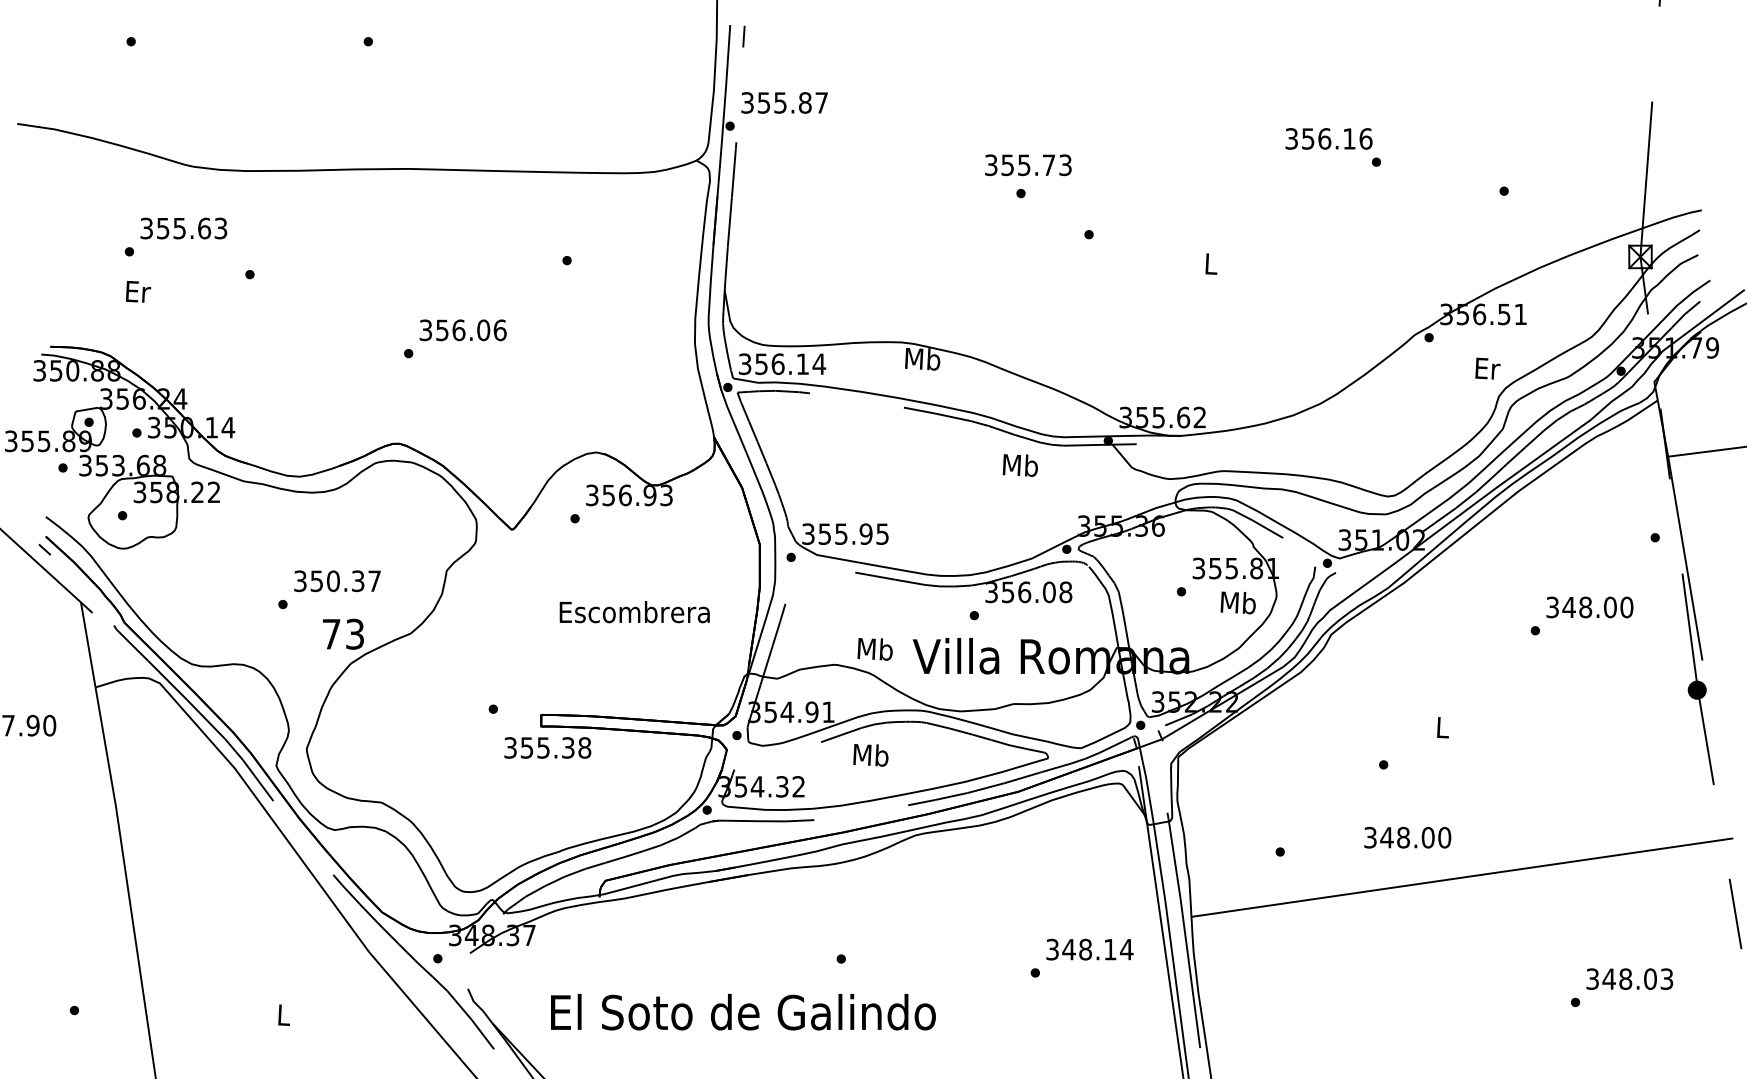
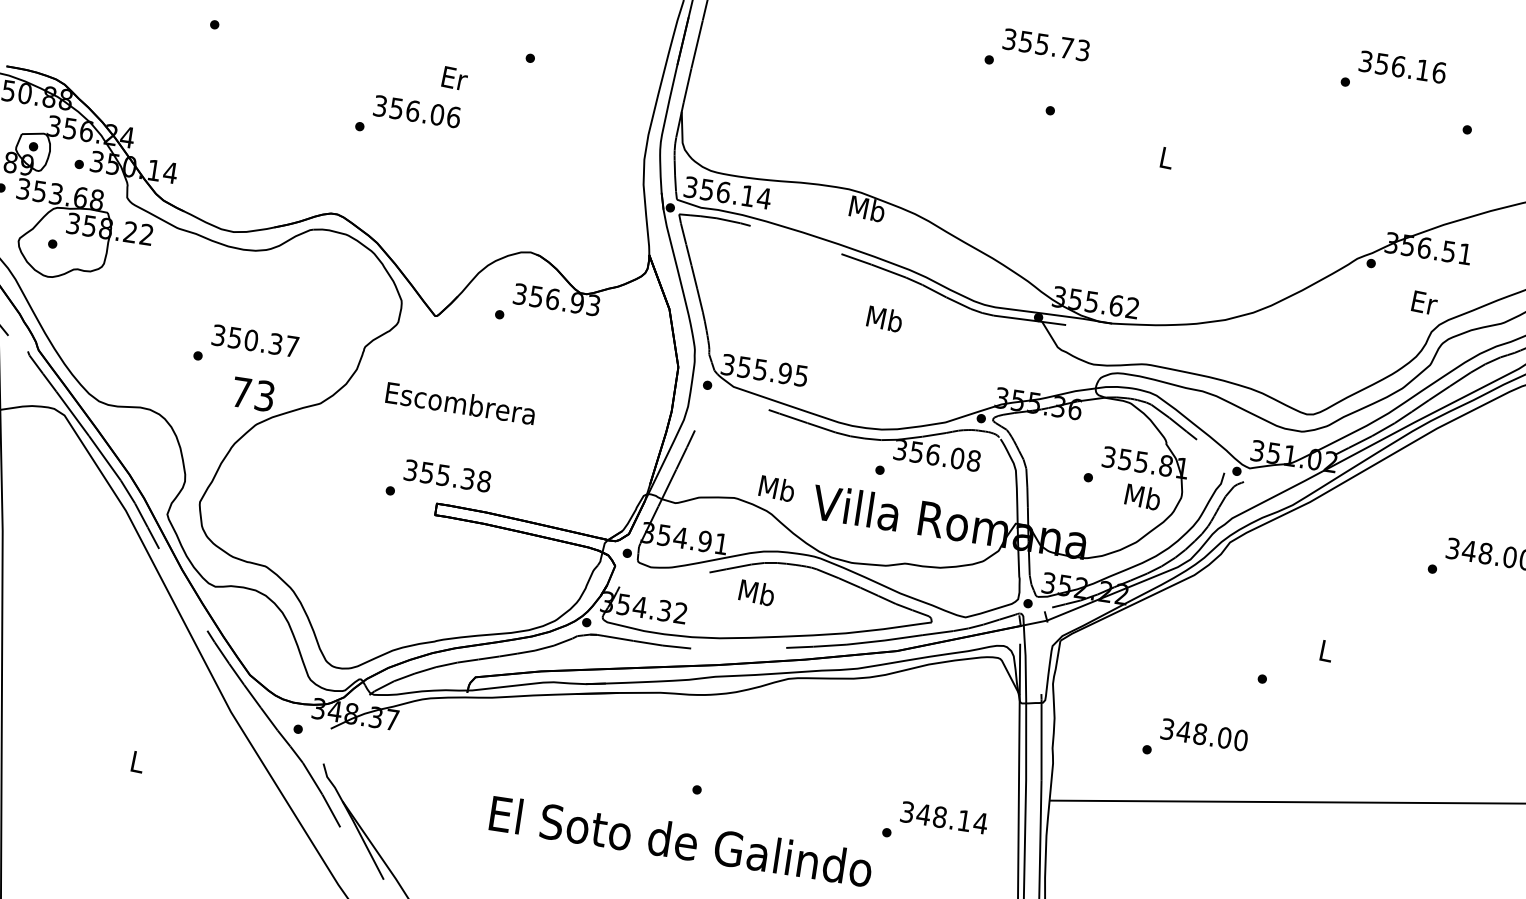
text: (1328, 138) -> (1402, 66), moved
text: (1028, 165) -> (1046, 45), moved
text: (138, 291) -> (454, 78), moved
text: (1019, 465) -> (883, 319), moved
text: (634, 612) -> (460, 403), moved
text: (547, 747) -> (447, 475), moved
text: (1407, 837) -> (1204, 734), moved
text: (743, 1012) -> (681, 841), moved

